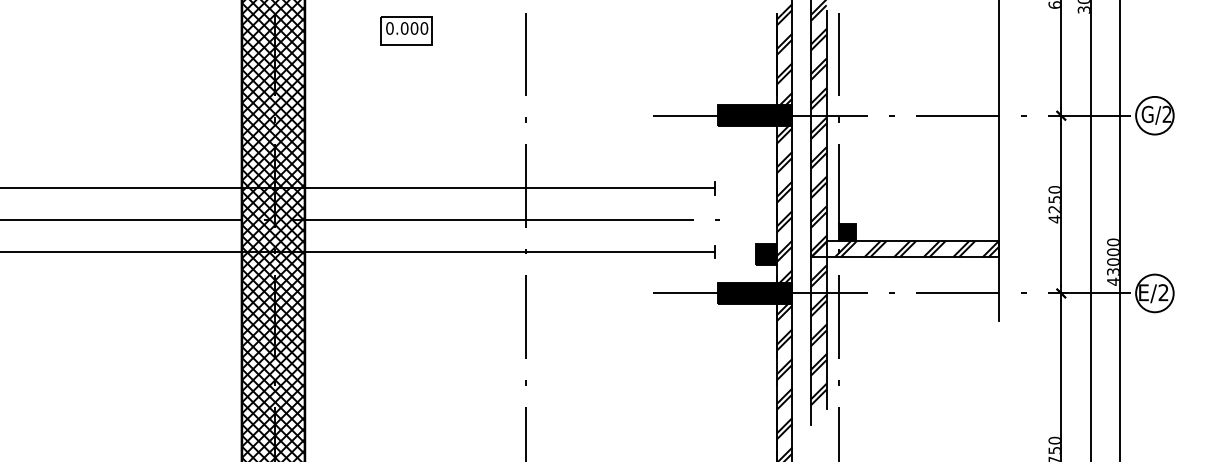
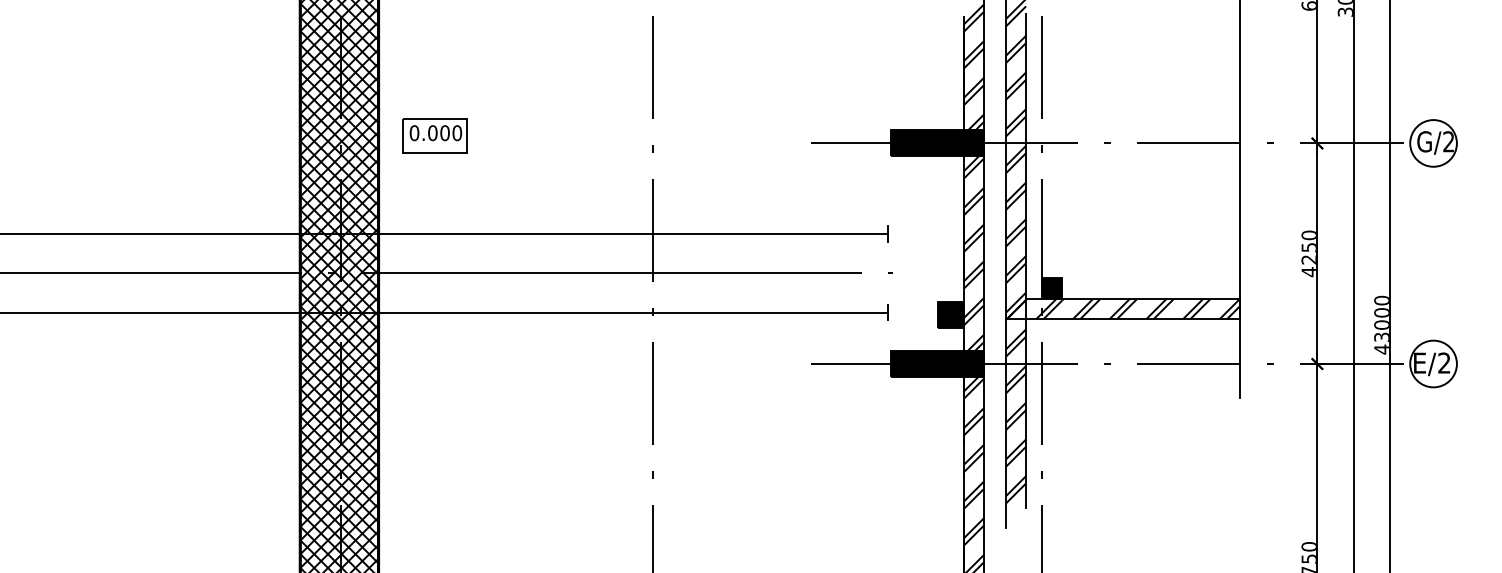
part: (406, 30) -> (435, 135), moved

